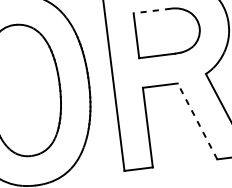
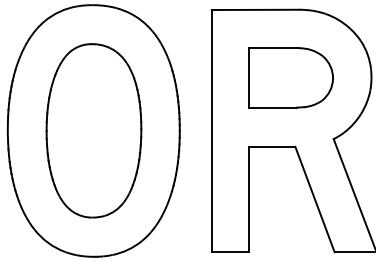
line: (152, 11) -> (274, 48), dashed -> solid
line: (197, 121) -> (314, 199), dashed -> solid

